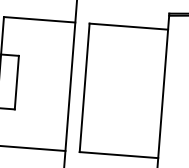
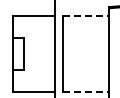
line: (129, 26) -> (86, 16), solid -> dashed
line: (119, 155) -> (86, 91), solid -> dashed

